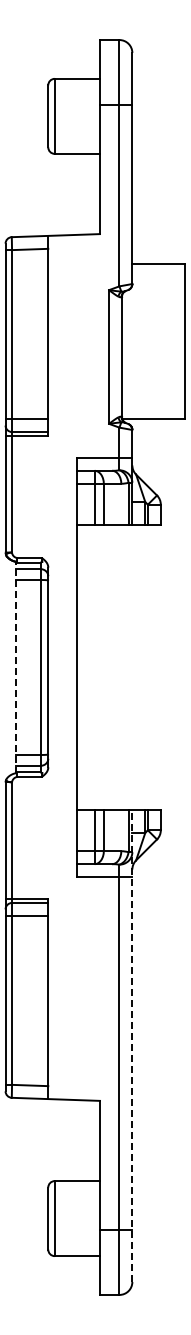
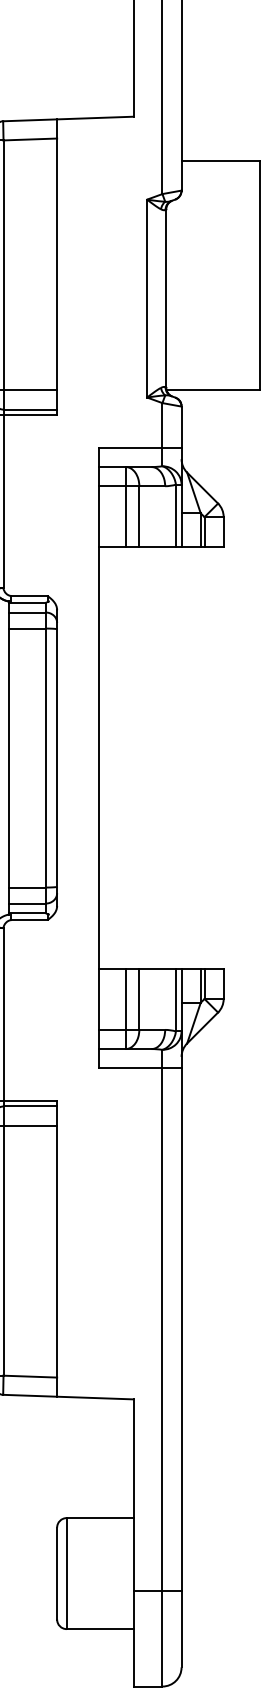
line: (15, 666) -> (8, 756), dashed -> solid
line: (132, 1045) -> (181, 1317), dashed -> solid

